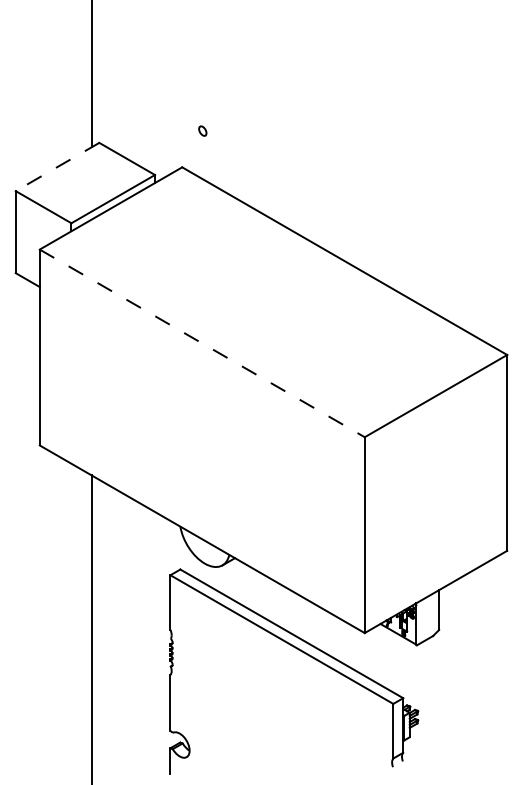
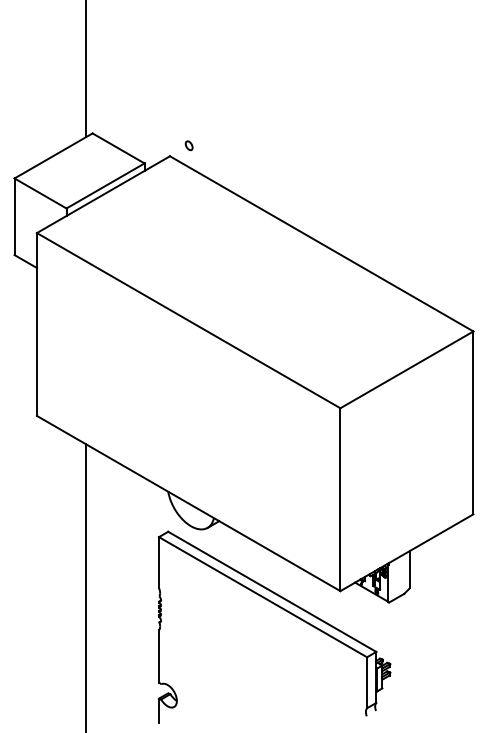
part: (202, 130) -> (188, 145), moved
line: (57, 167) -> (53, 156), dashed -> solid
line: (202, 343) -> (188, 320), dashed -> solid

